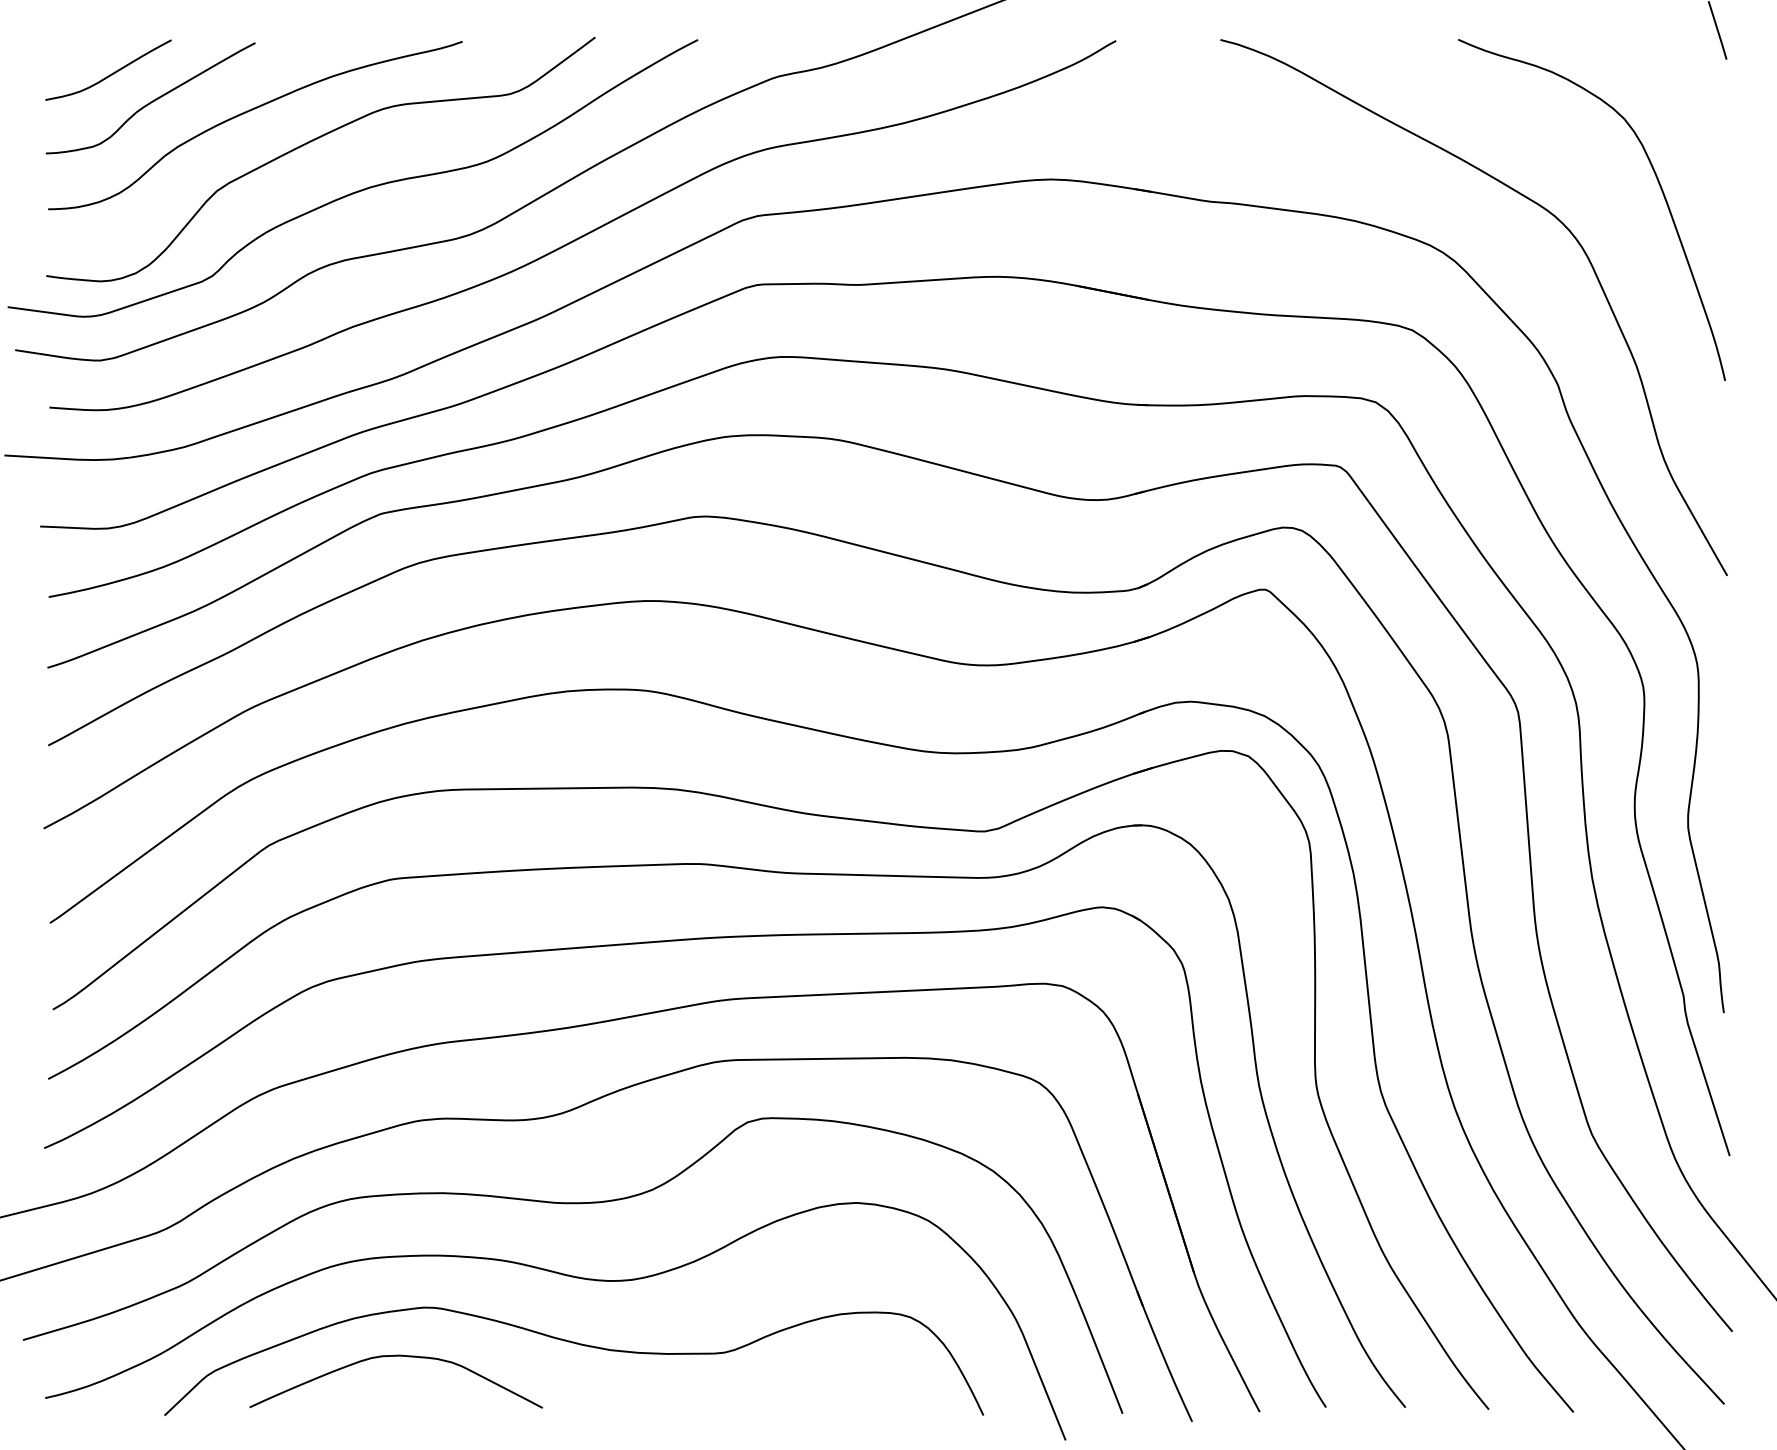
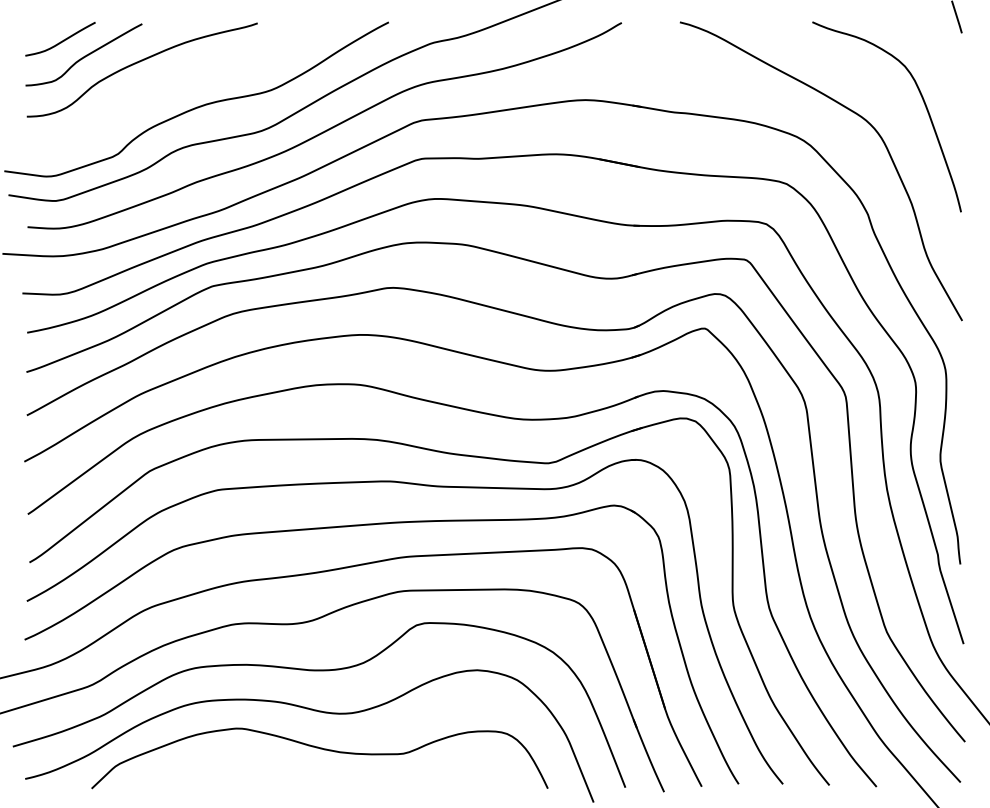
curve: (313, 142) -> (174, 79), removed
curve: (395, 1357) -> (220, 756), removed

